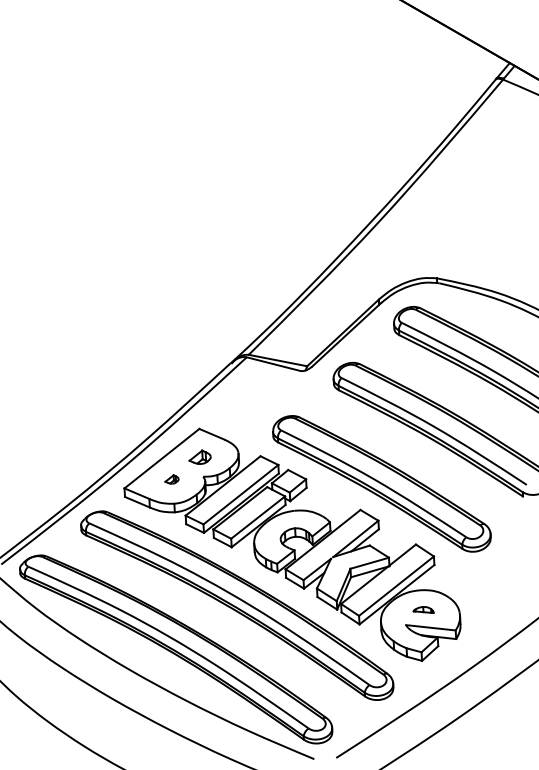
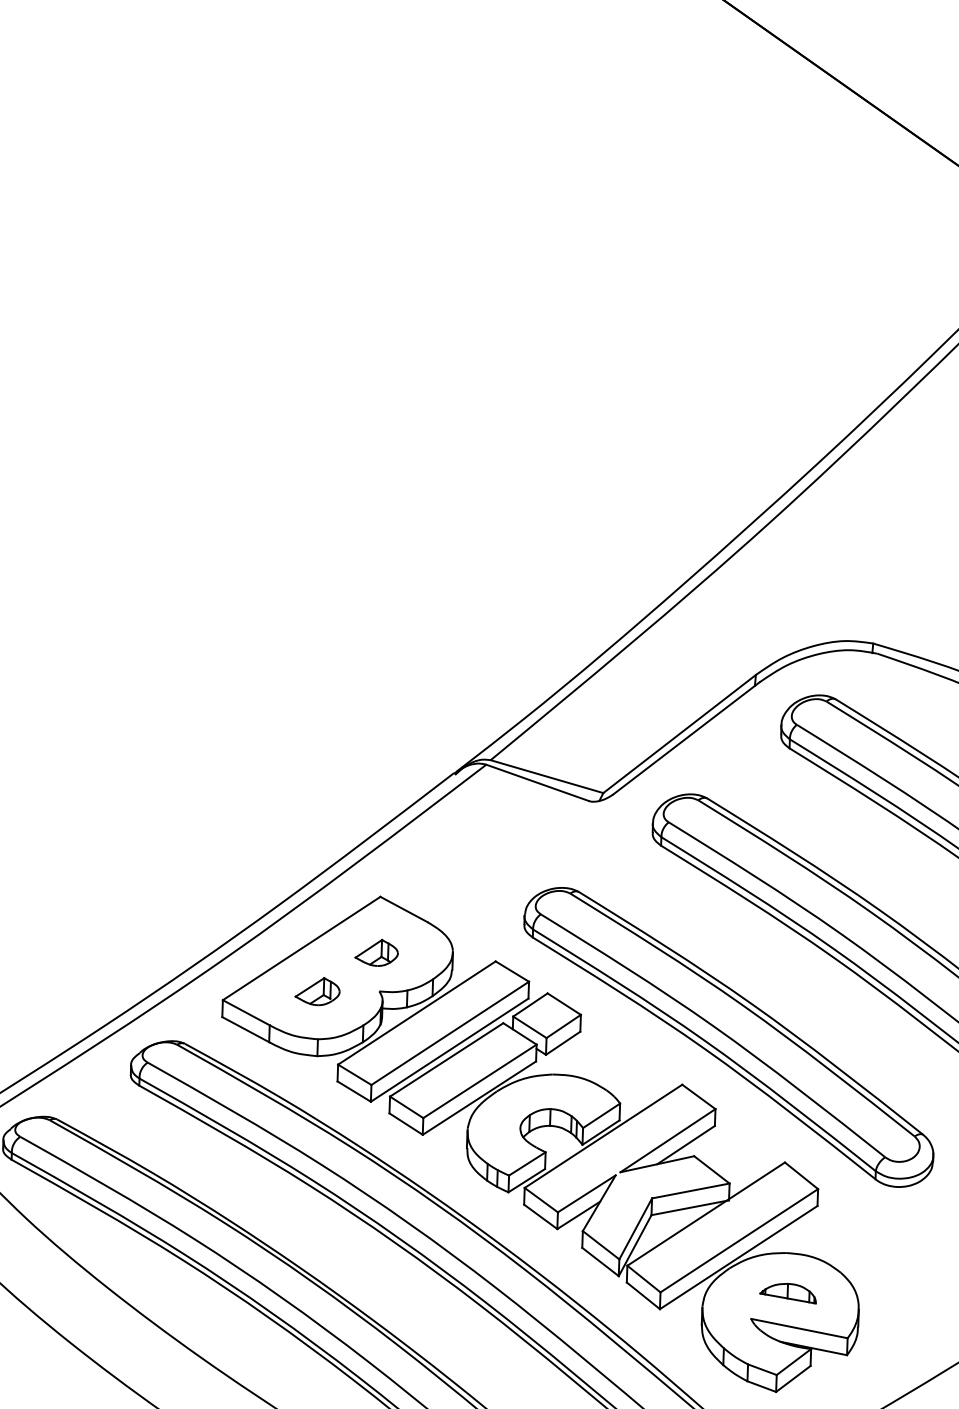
part: (171, 479) -> (316, 991), size x1.67
part: (423, 609) -> (788, 1291), size x1.43

